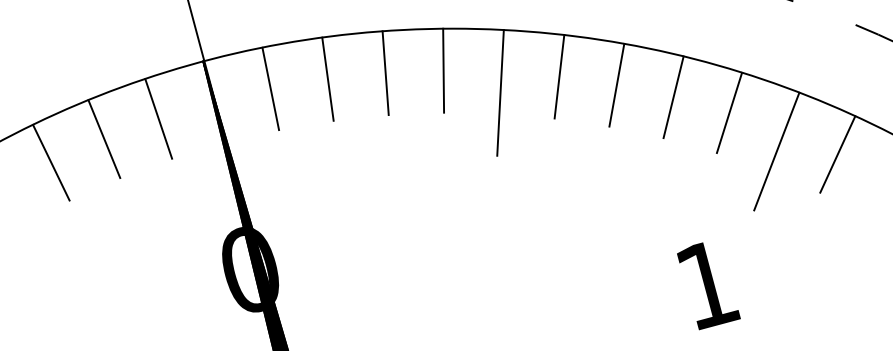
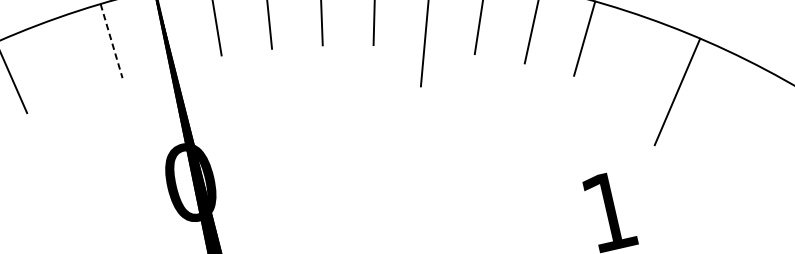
line: (729, 112) -> (635, 54), removed
line: (158, 118) -> (111, 40), solid -> dashed
line: (104, 139) -> (61, 58), removed
line: (837, 154) -> (733, 96), removed

